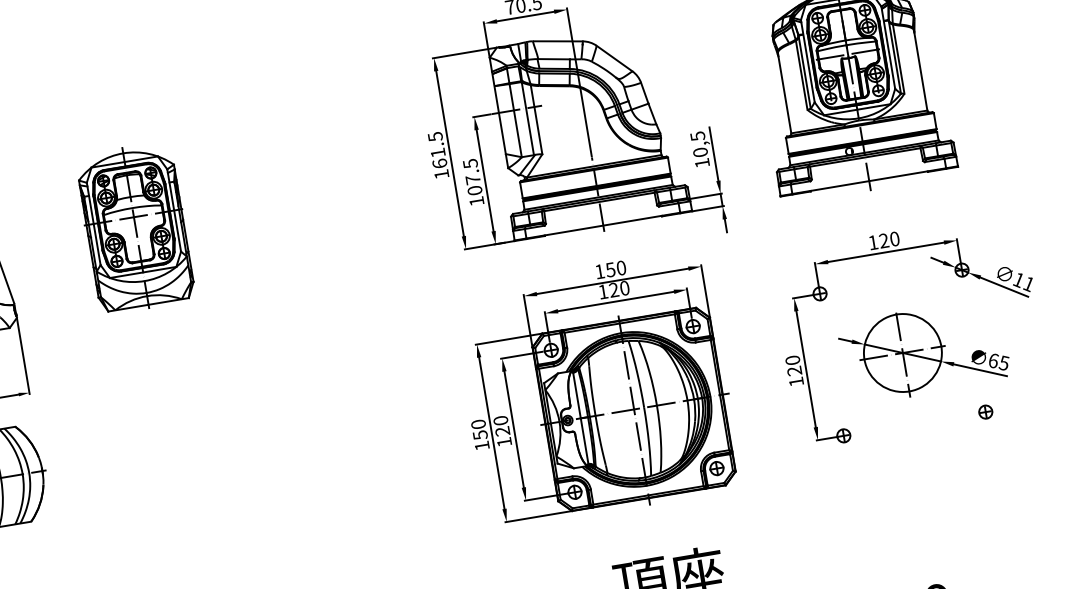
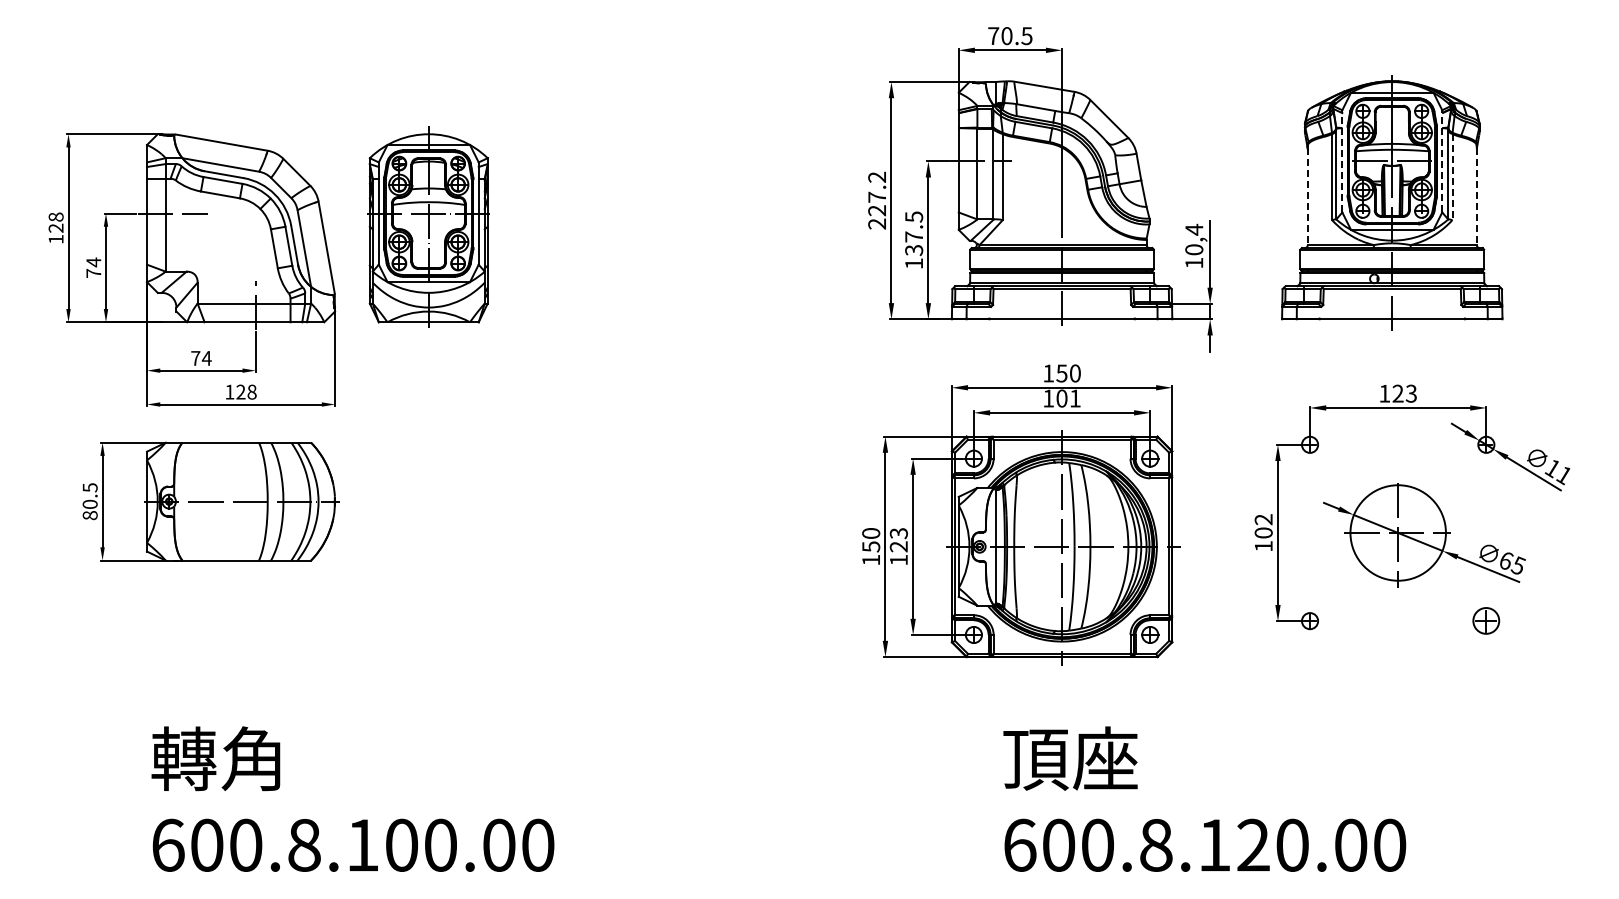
line: (888, 47) -> (1442, 160), solid -> dashed
line: (898, 59) -> (1452, 177), solid -> dashed
line: (807, 60) -> (1342, 160), solid -> dashed
line: (920, 71) -> (1476, 196), solid -> dashed
line: (784, 94) -> (1307, 196), solid -> dashed
text: (697, 136) -> (1194, 229), 10,5 -> 10,4
text: (438, 155) -> (877, 200), 161.5 -> 227.2
text: (475, 190) -> (914, 250), 107.5 -> 137.5
part: (135, 227) -> (428, 226), moved
text: (894, 239) -> (1410, 393), 120 -> 123
text: (619, 289) -> (1068, 398), 120 -> 101
text: (793, 365) -> (1263, 526), 120 -> 102
part: (985, 412) -> (1486, 621), size x1.6
text: (500, 420) -> (898, 533), 120 -> 123

